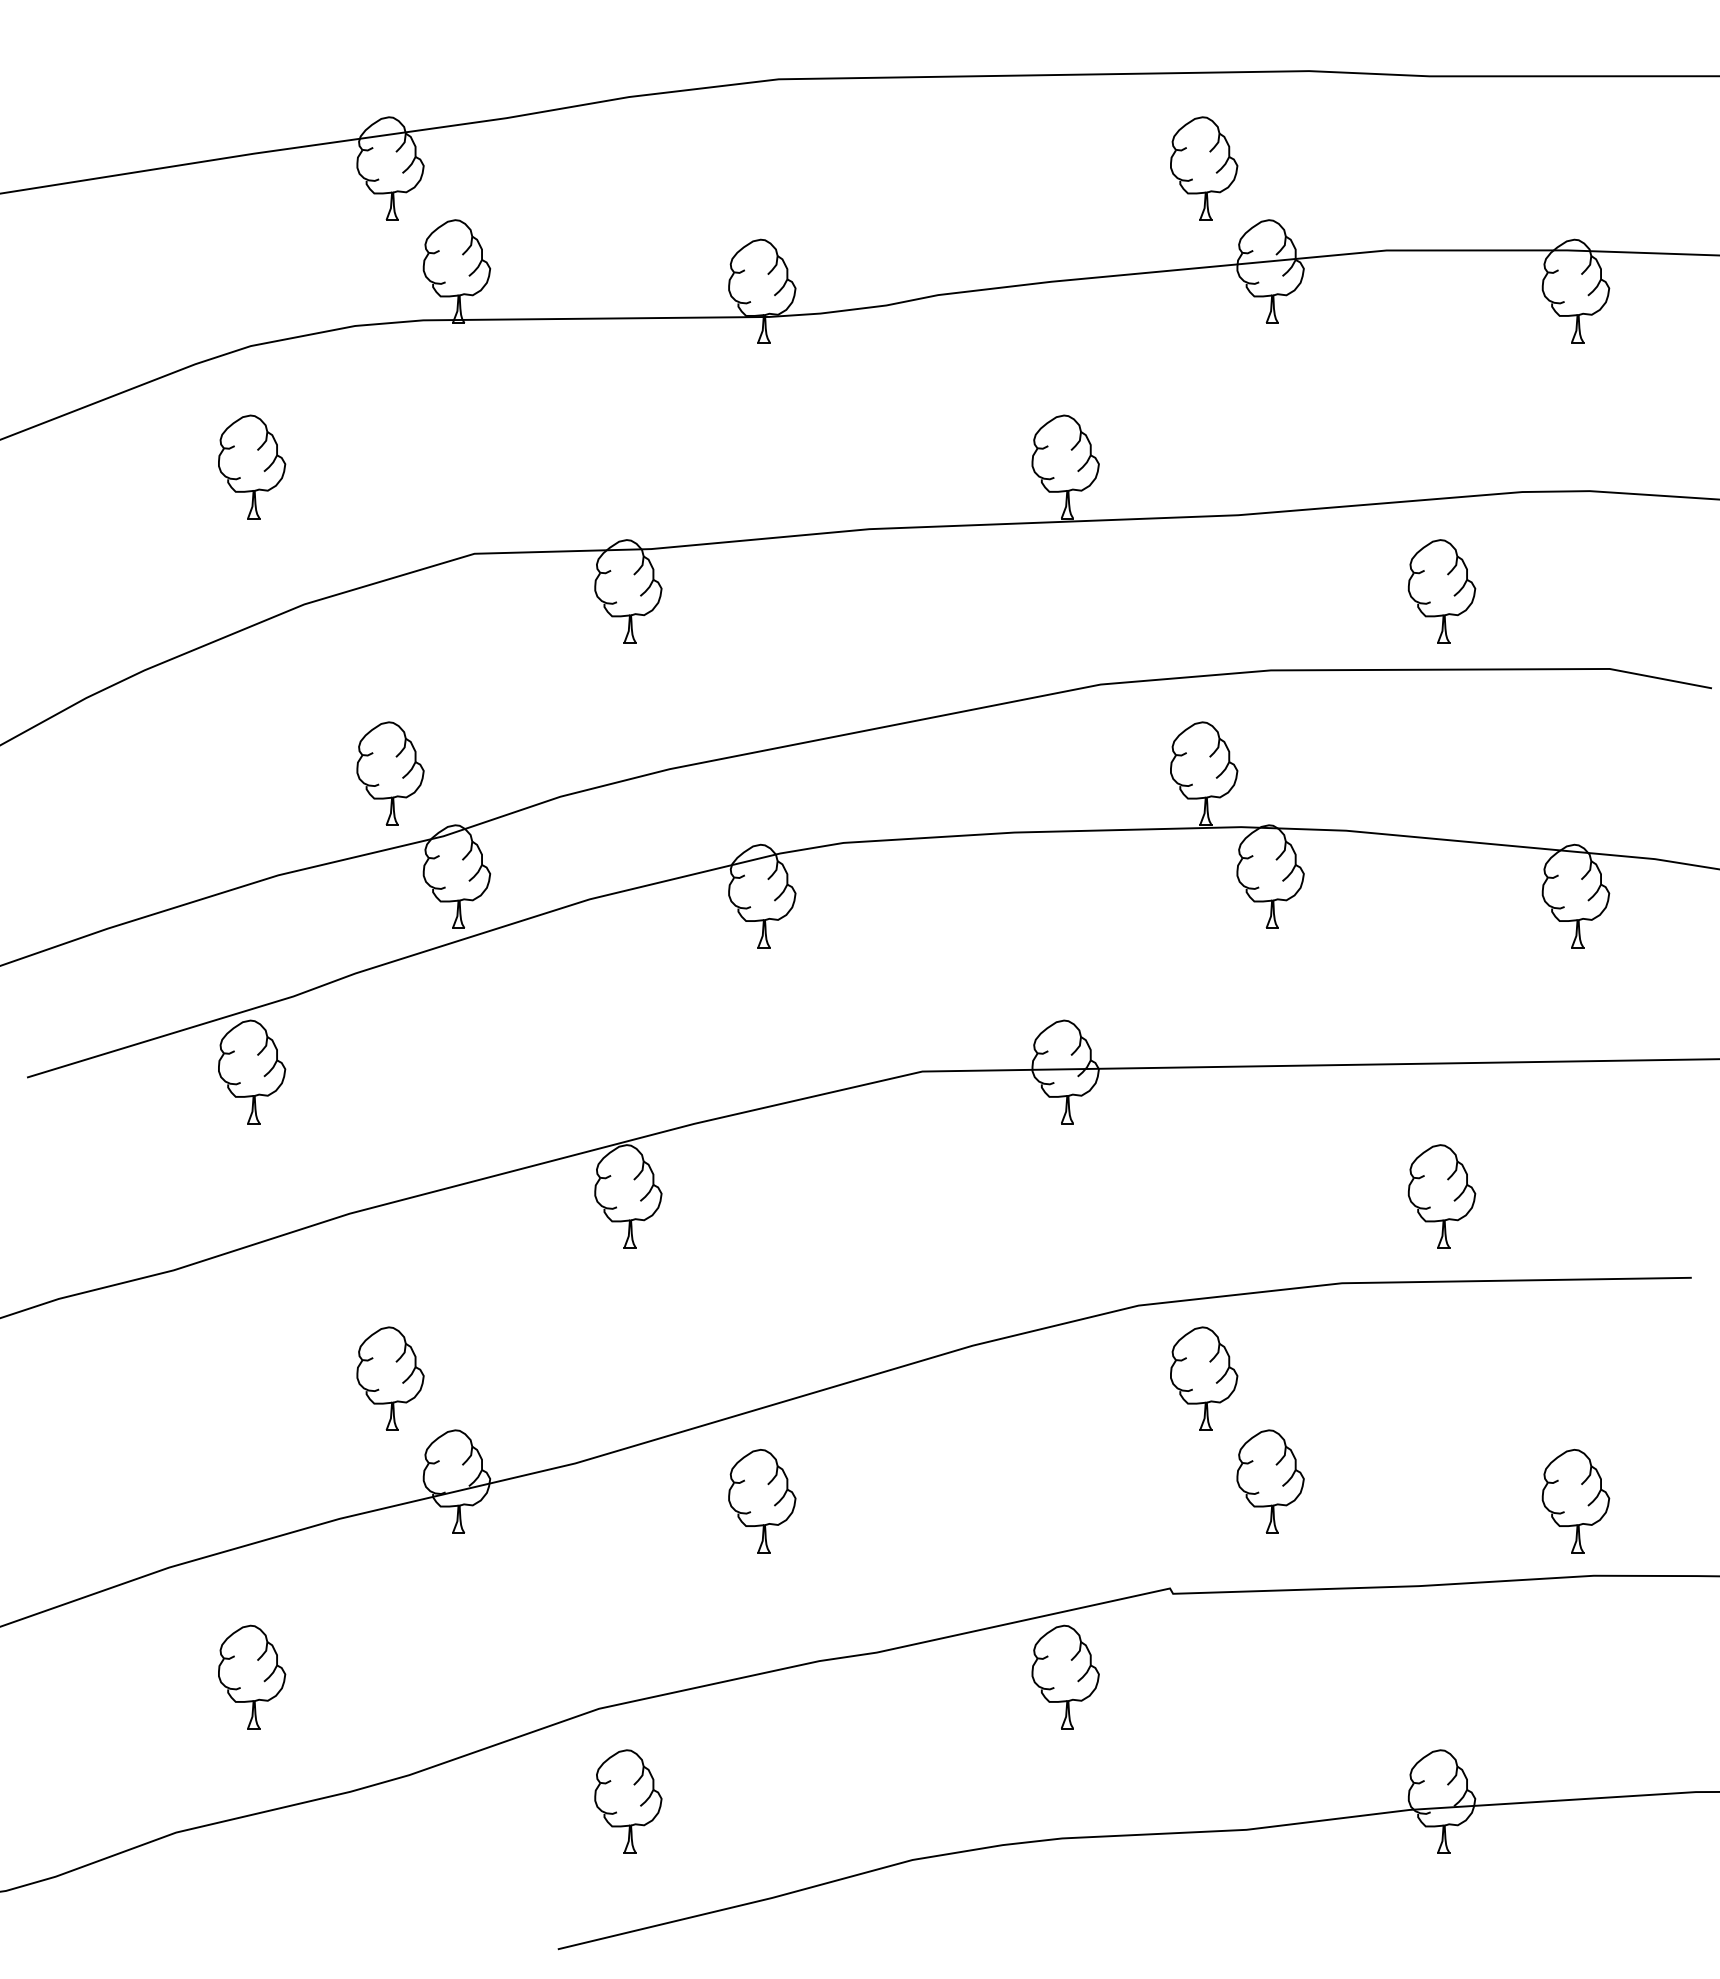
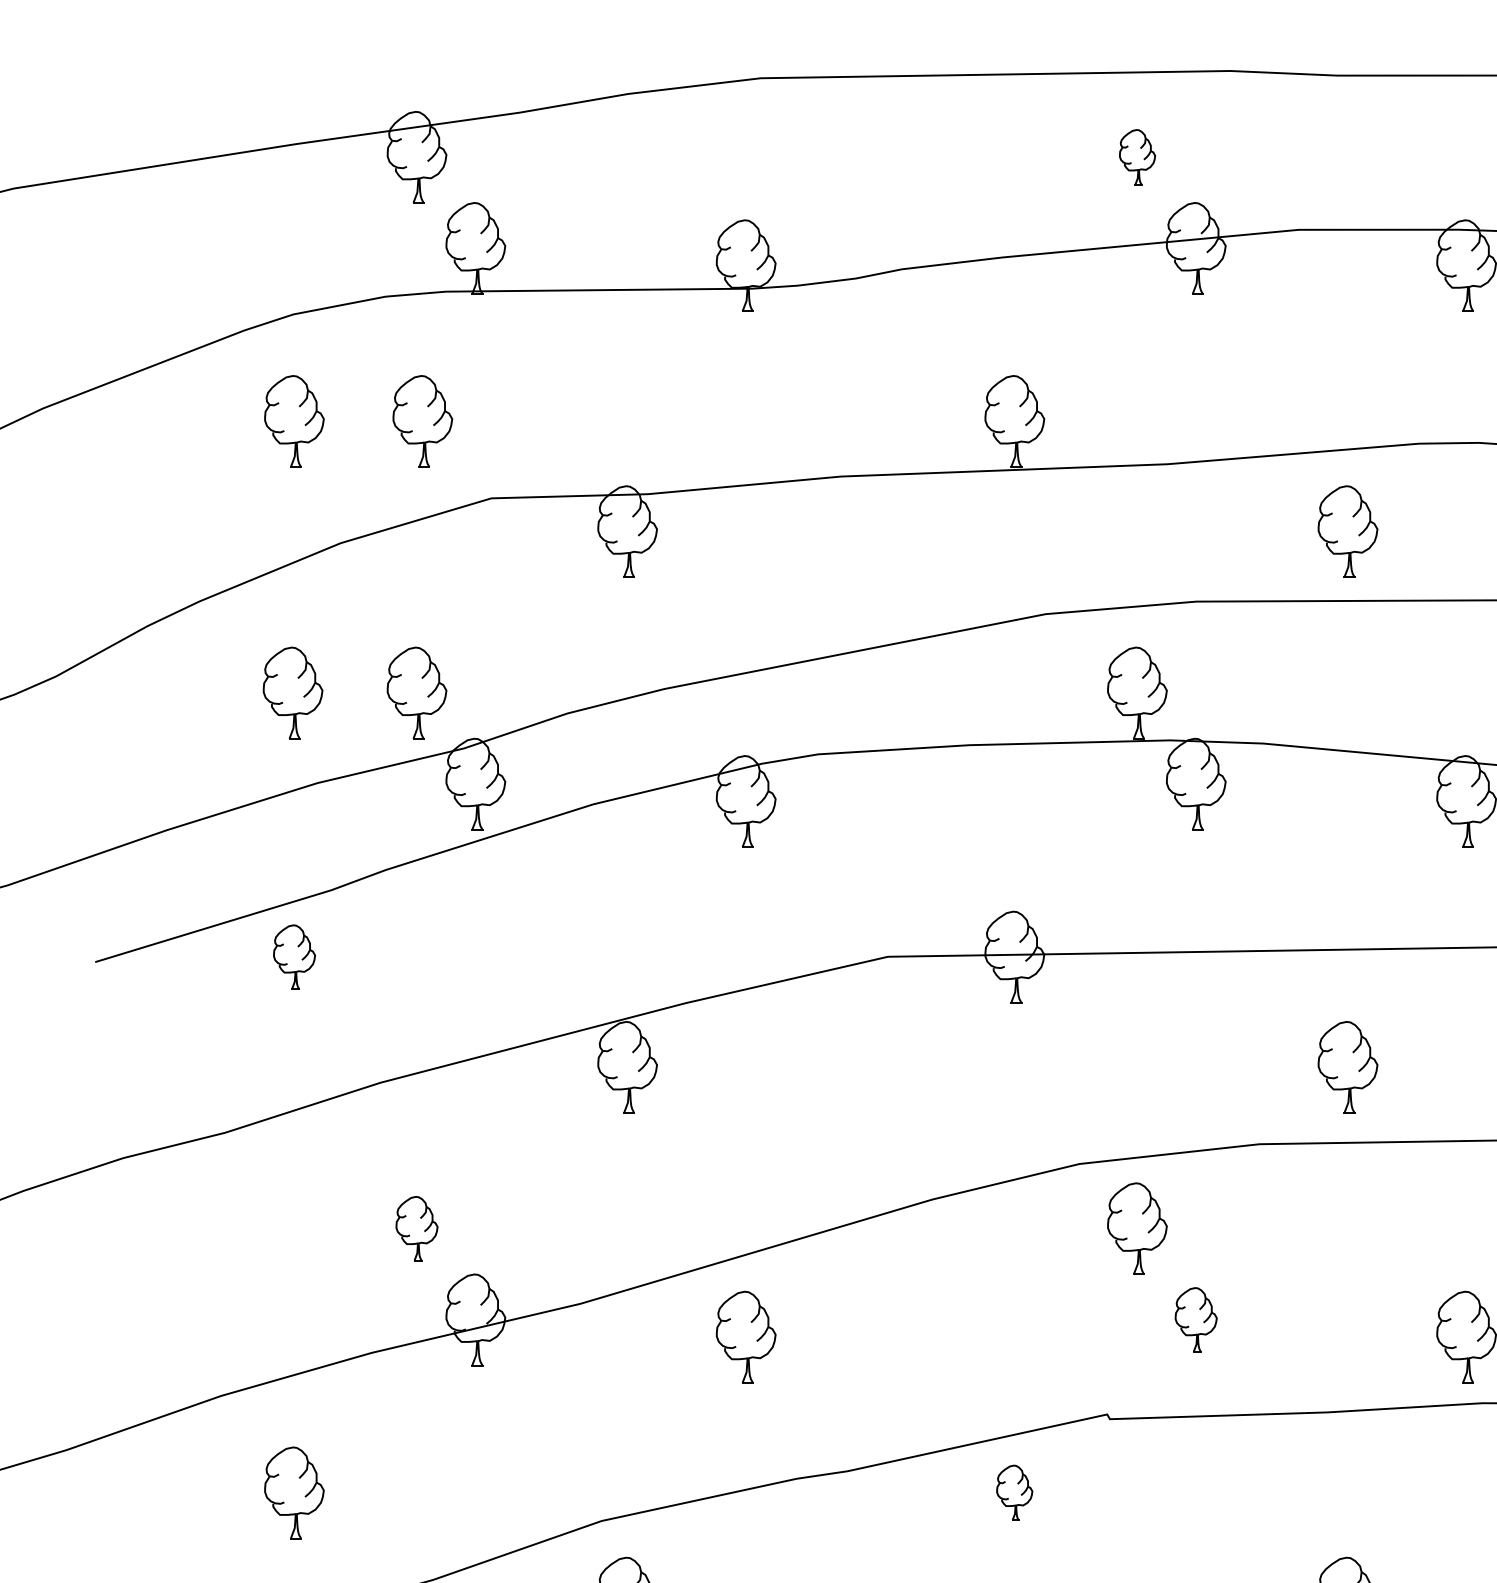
part: (1204, 168) -> (1137, 157), size x0.6
part: (397, 466) -> (423, 421), added
part: (250, 773) -> (293, 692), added
part: (252, 1071) -> (294, 956), size x0.7
part: (390, 1378) -> (417, 1228), size x0.7
part: (1270, 1481) -> (1196, 1319), size x0.7
part: (1065, 1676) -> (1014, 1492), size x0.6

